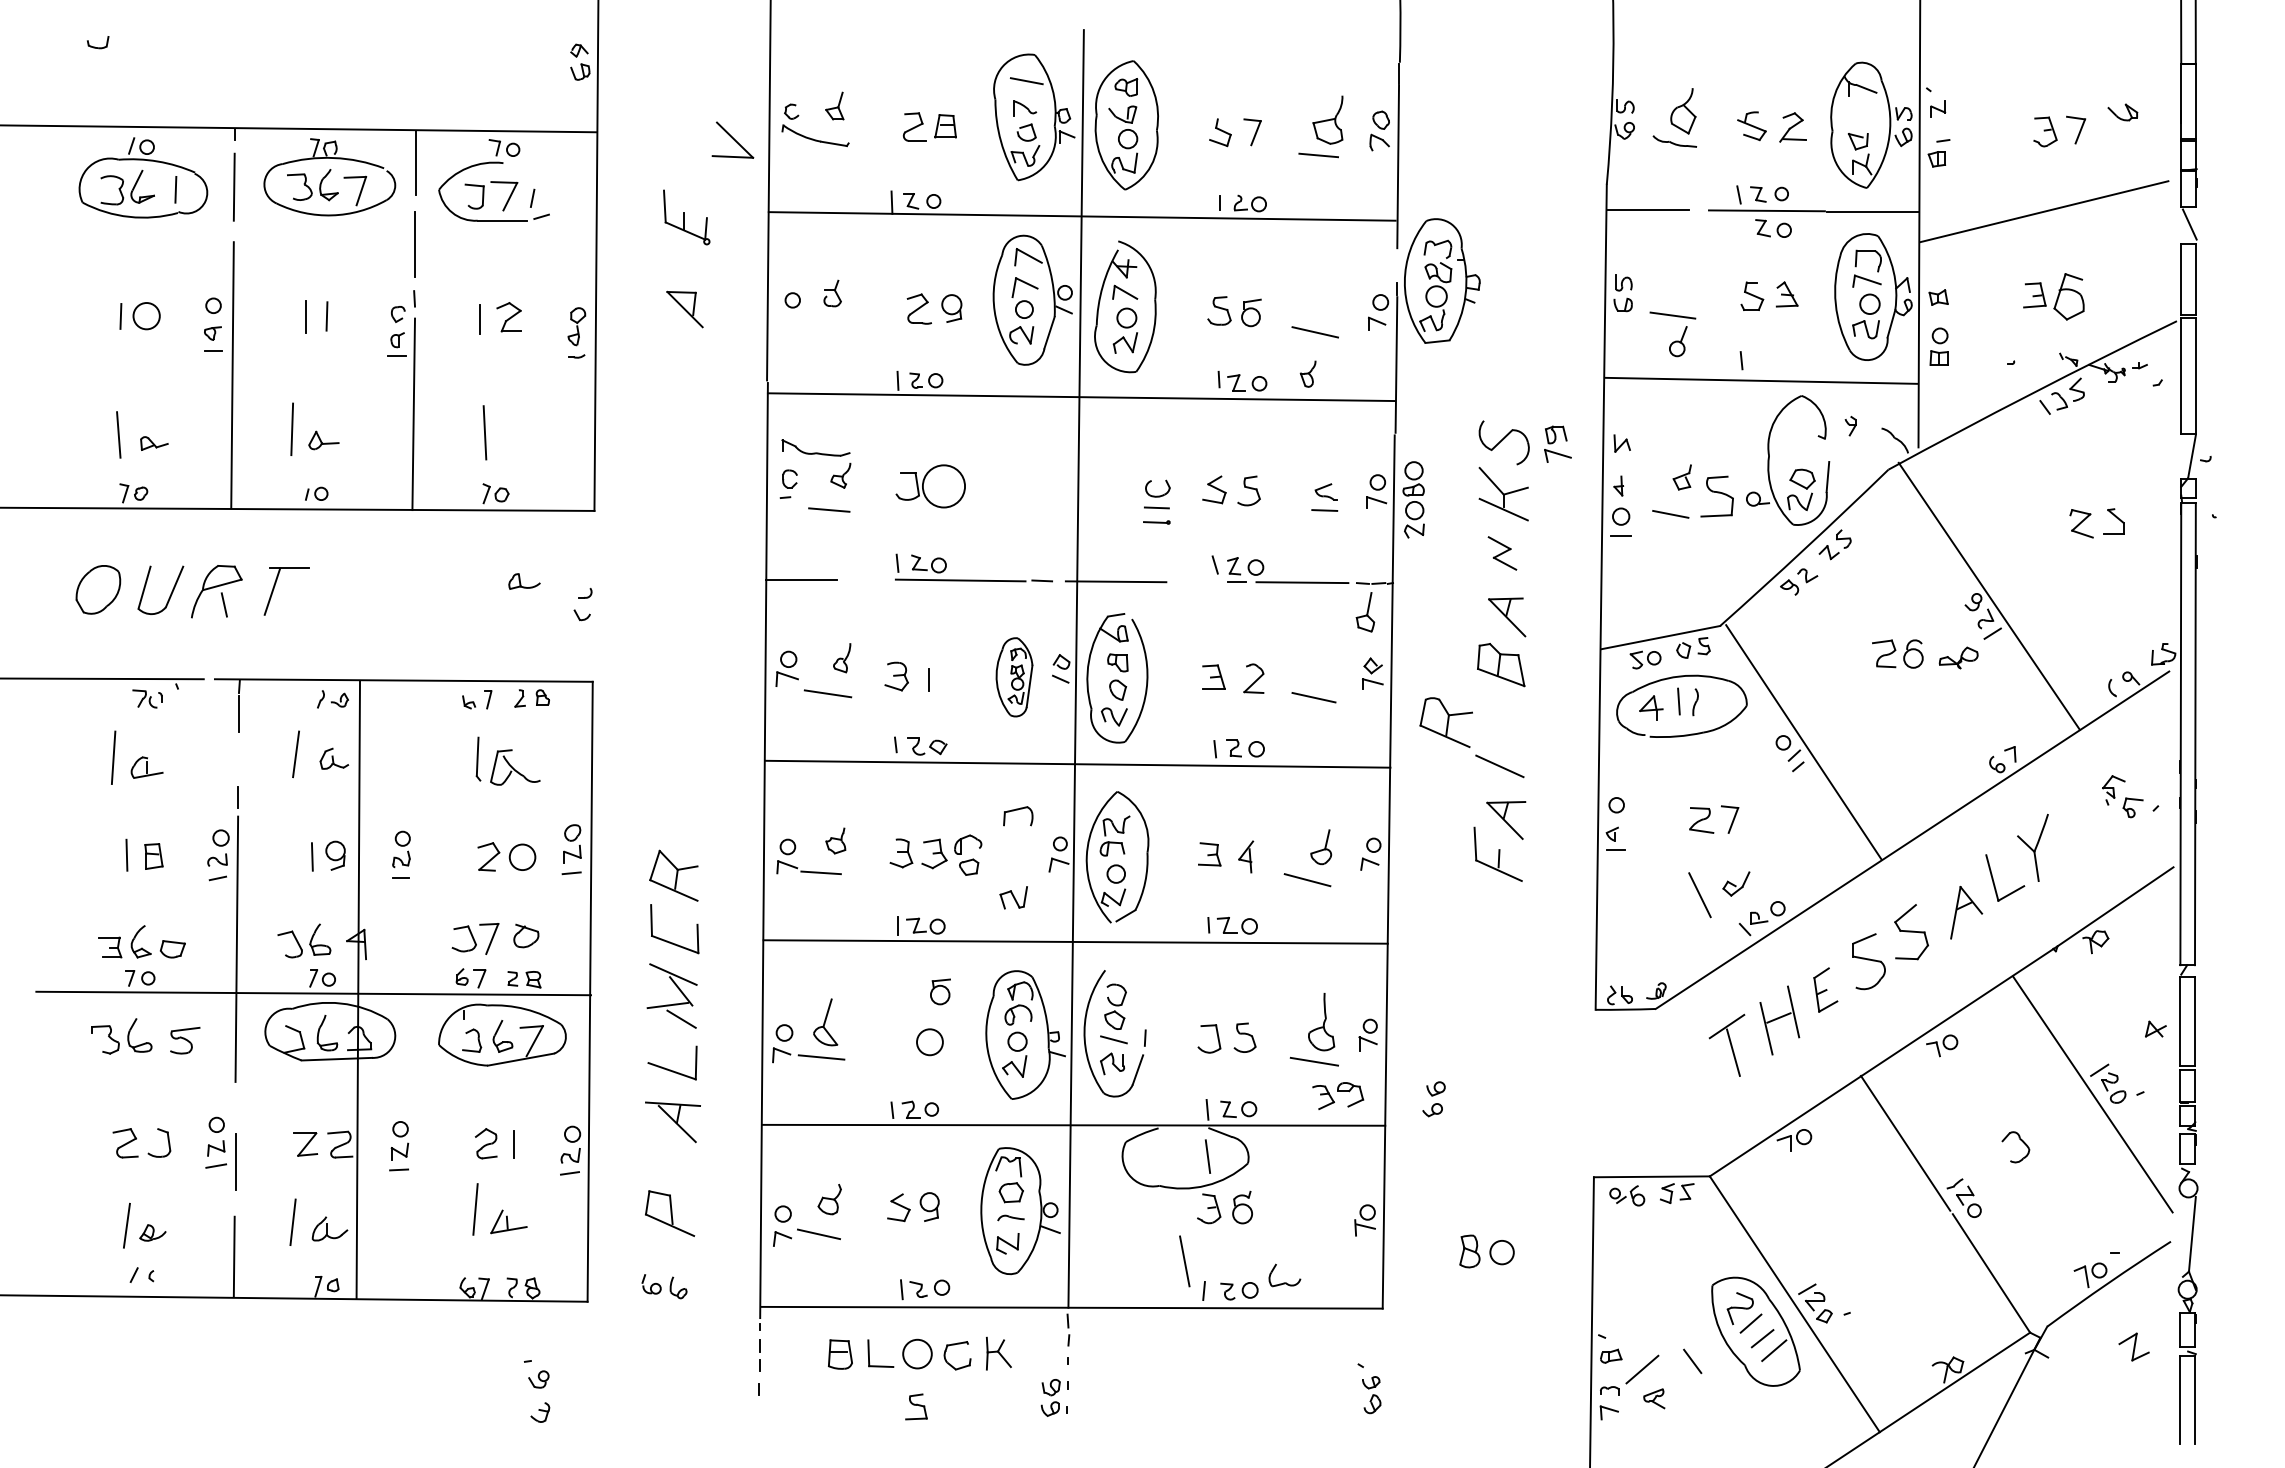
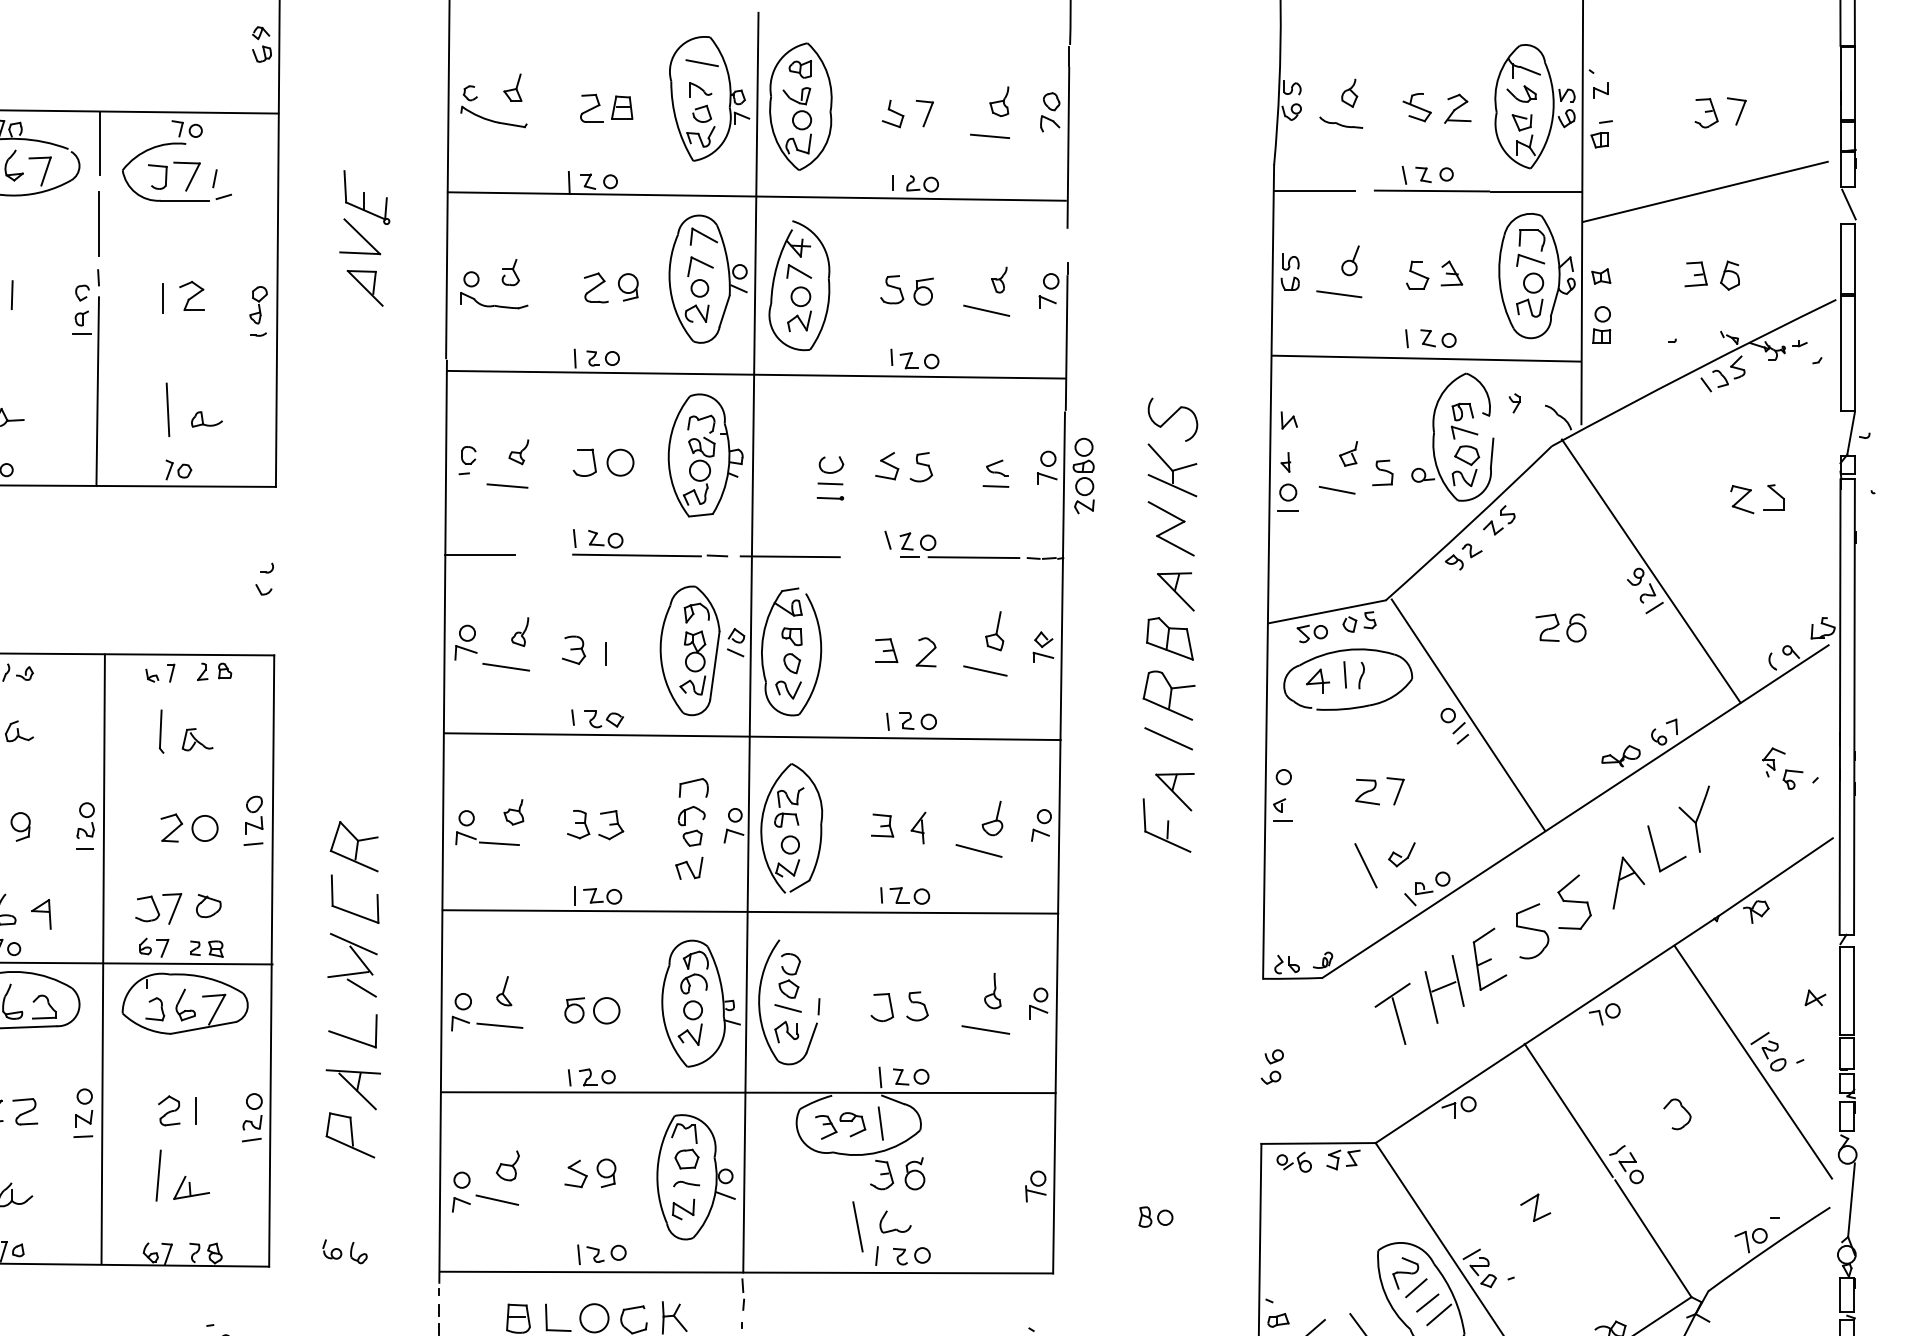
part: (1683, 111) -> (1349, 93), size x0.62
part: (2122, 112) -> (1521, 94), moved
part: (1328, 119) -> (999, 100), size x0.62
part: (732, 139) -> (359, 236), moved
part: (1773, 228) -> (1438, 338), moved
part: (1442, 280) -> (705, 454), moved
part: (2069, 296) -> (1730, 275), size x0.62
part: (1678, 341) -> (1350, 260), moved
part: (1307, 373) -> (998, 279), moved
part: (1557, 443) -> (1464, 420), moved
part: (815, 447) -> (493, 300), moved
circle: (943, 486) -> (620, 462), size x0.62
part: (1716, 496) -> (1382, 472), size x0.62
part: (1502, 553) -> (1171, 528), size x1.67
part: (524, 581) -> (206, 419), moved
part: (1365, 612) -> (994, 631), moved
part: (1958, 657) -> (1620, 755), moved
part: (1014, 677) -> (690, 651), size x1.67
part: (1445, 722) -> (1168, 695), moved
part: (514, 766) -> (197, 738), size x0.62
part: (968, 854) -> (692, 825), moved
line: (358, 989) -> (103, 958), moved
part: (1825, 989) -> (1489, 958), size x1.43
part: (940, 991) -> (574, 1010), moved
part: (1321, 1021) -> (992, 990), size x0.62
part: (826, 1022) -> (504, 991), size x0.62
part: (1338, 1095) -> (840, 1125), moved
part: (1433, 1099) -> (1271, 1067), moved
part: (670, 1213) -> (350, 1135), moved
part: (1486, 1251) -> (1155, 1217), size x0.62
part: (1284, 1282) -> (895, 1228), moved
part: (2133, 1346) -> (1535, 1207), moved

